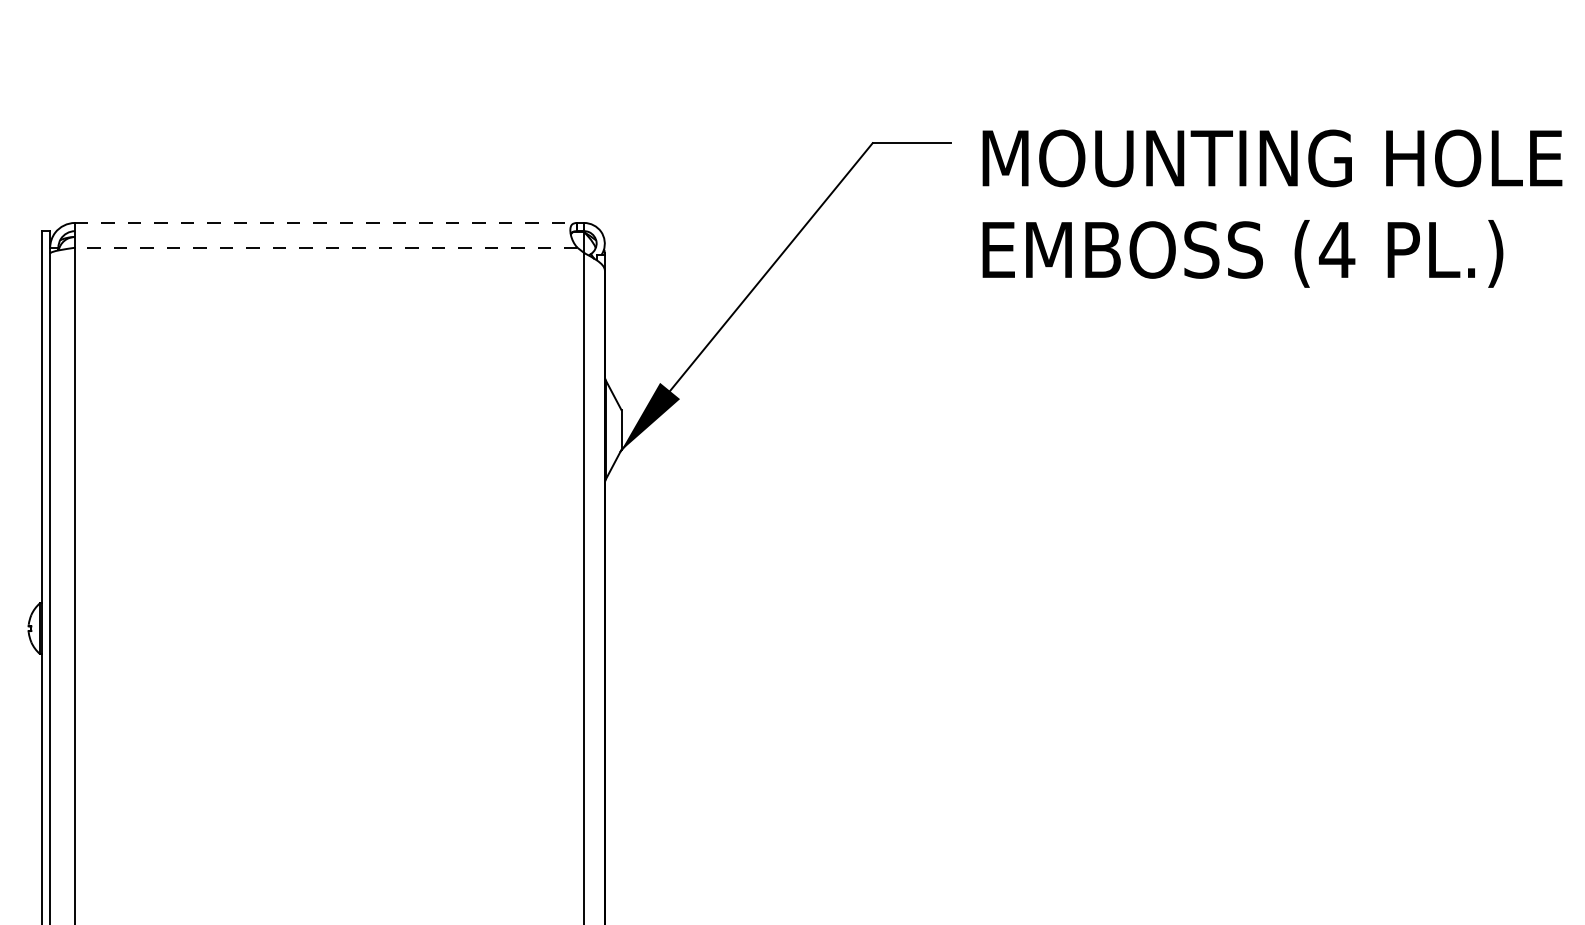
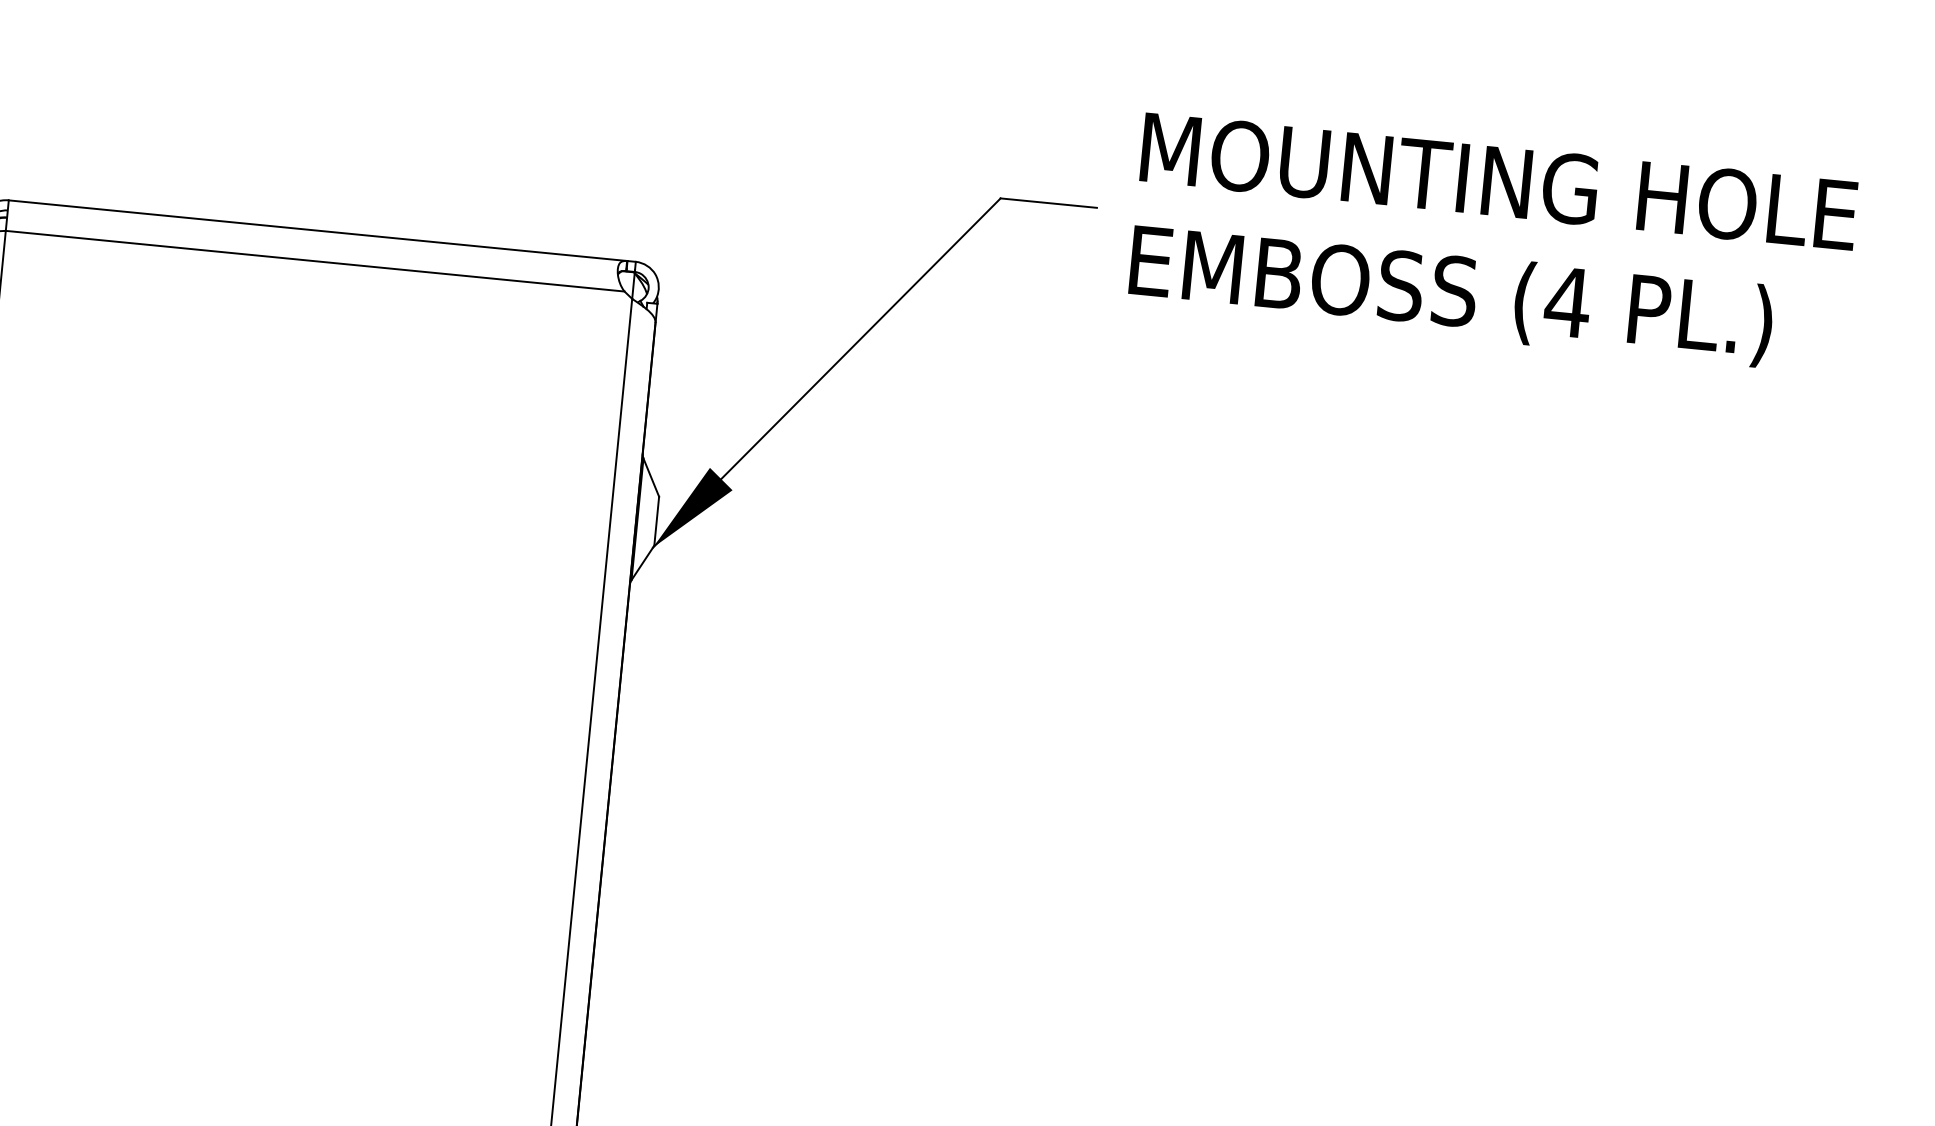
text: (1272, 208) -> (1493, 243), moved
line: (326, 222) -> (318, 230), dashed -> solid
line: (325, 247) -> (314, 260), dashed -> solid

